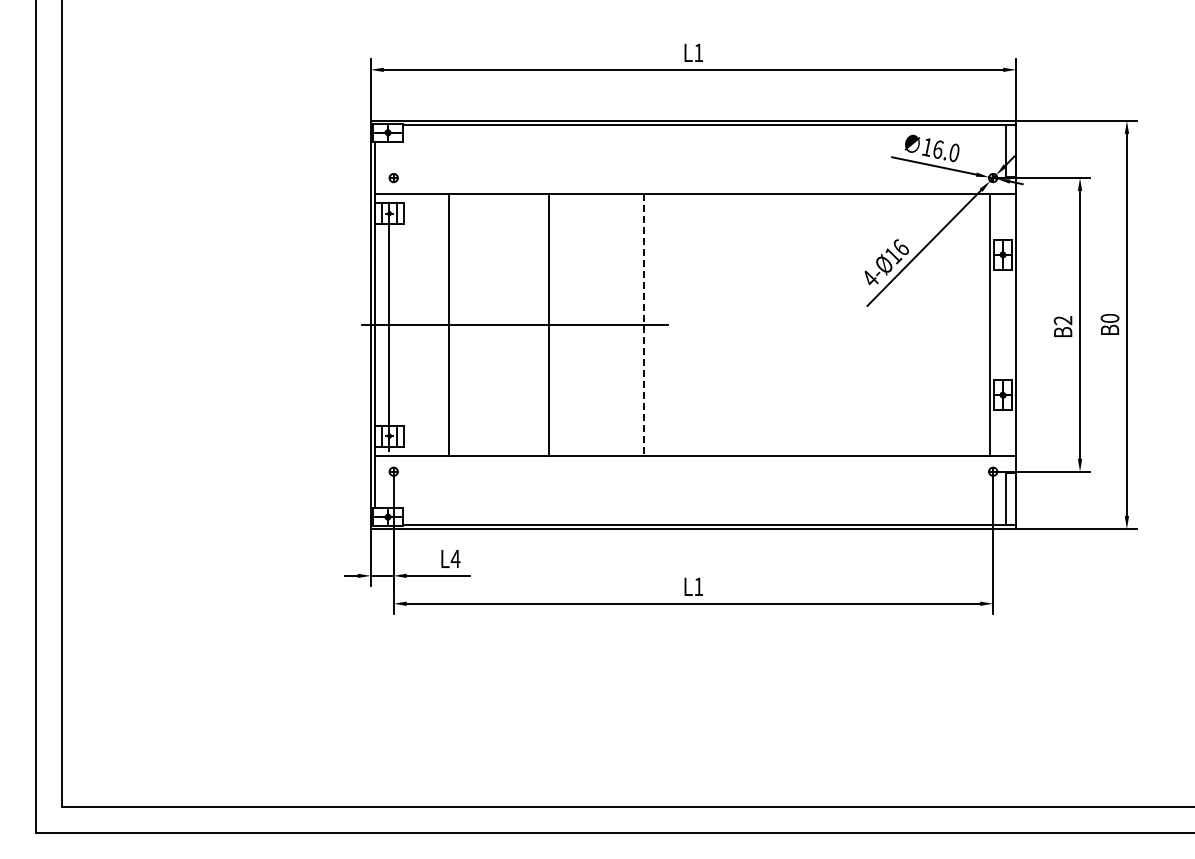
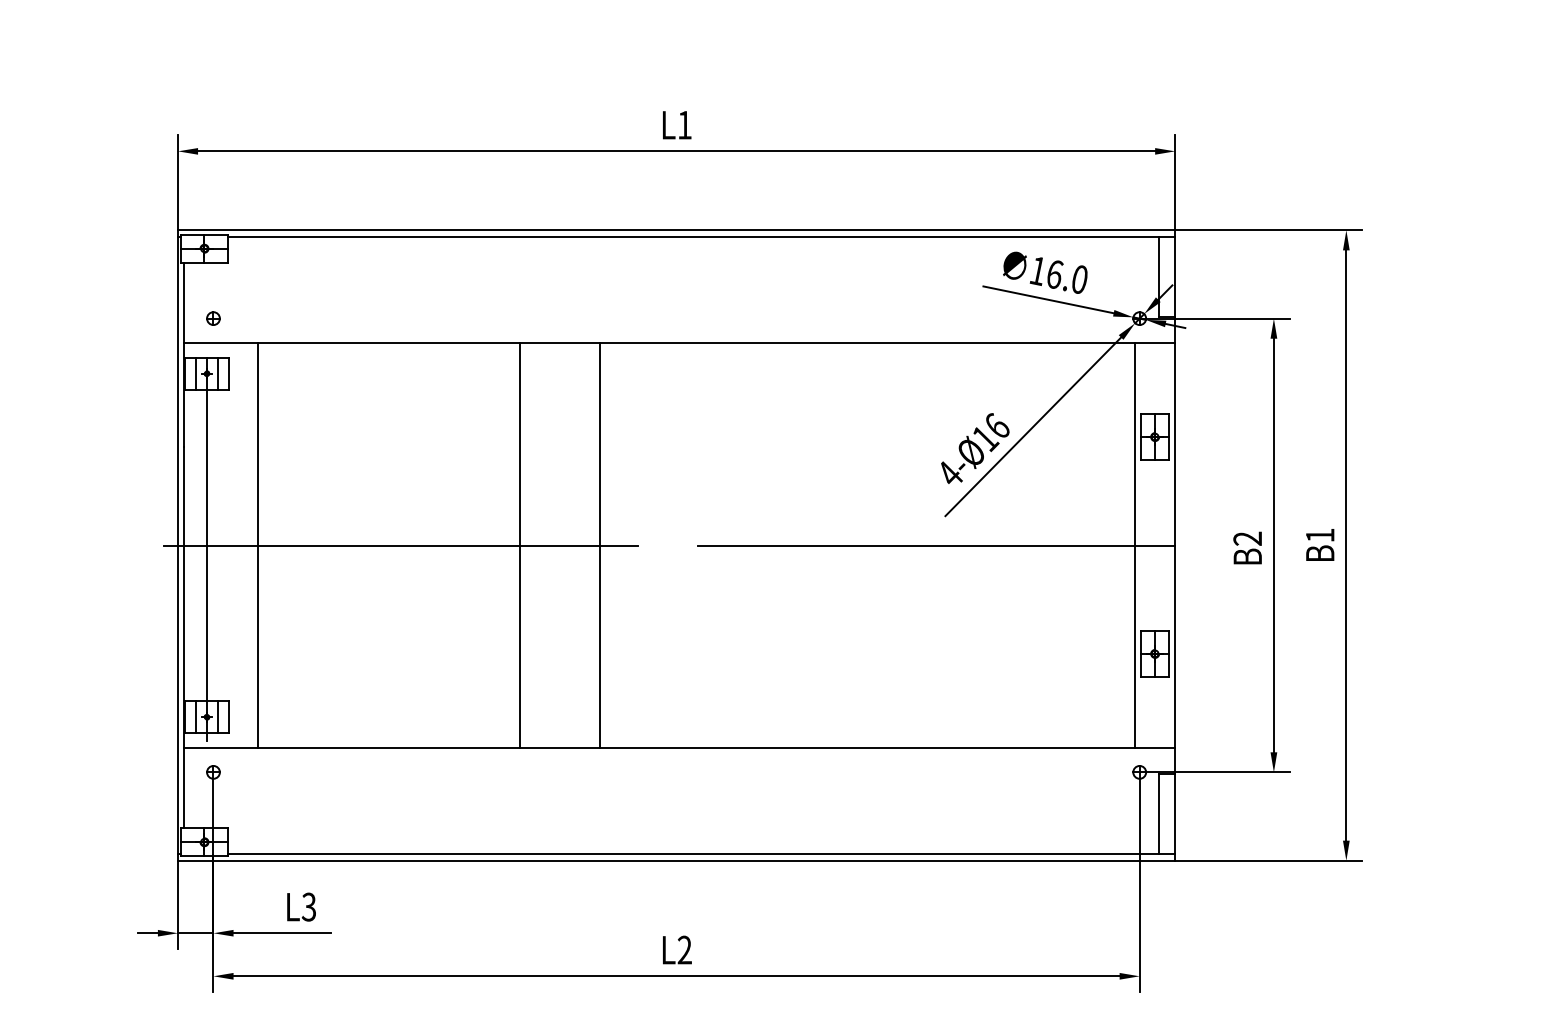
text: (1109, 317) -> (1319, 534), B0 -> B1
line: (448, 324) -> (257, 544), moved
line: (549, 324) -> (520, 544), moved
line: (861, 324) -> (936, 544), added
line: (644, 325) -> (600, 546), dashed -> solid
text: (455, 558) -> (308, 906), L4 -> L3
text: (698, 586) -> (684, 949), L1 -> L2

